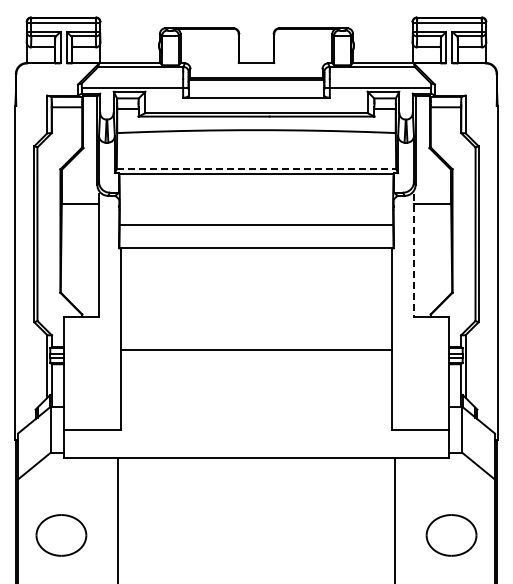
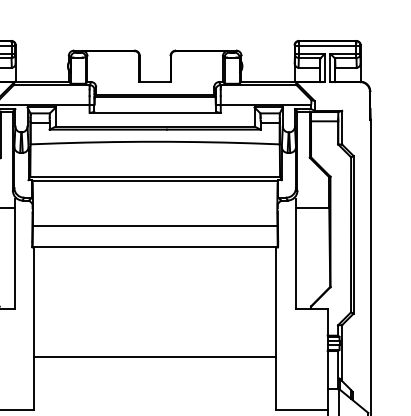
line: (256, 169) -> (155, 176), dashed -> solid
line: (413, 255) -> (295, 253), dashed -> solid
line: (256, 349) -> (155, 356), moved

